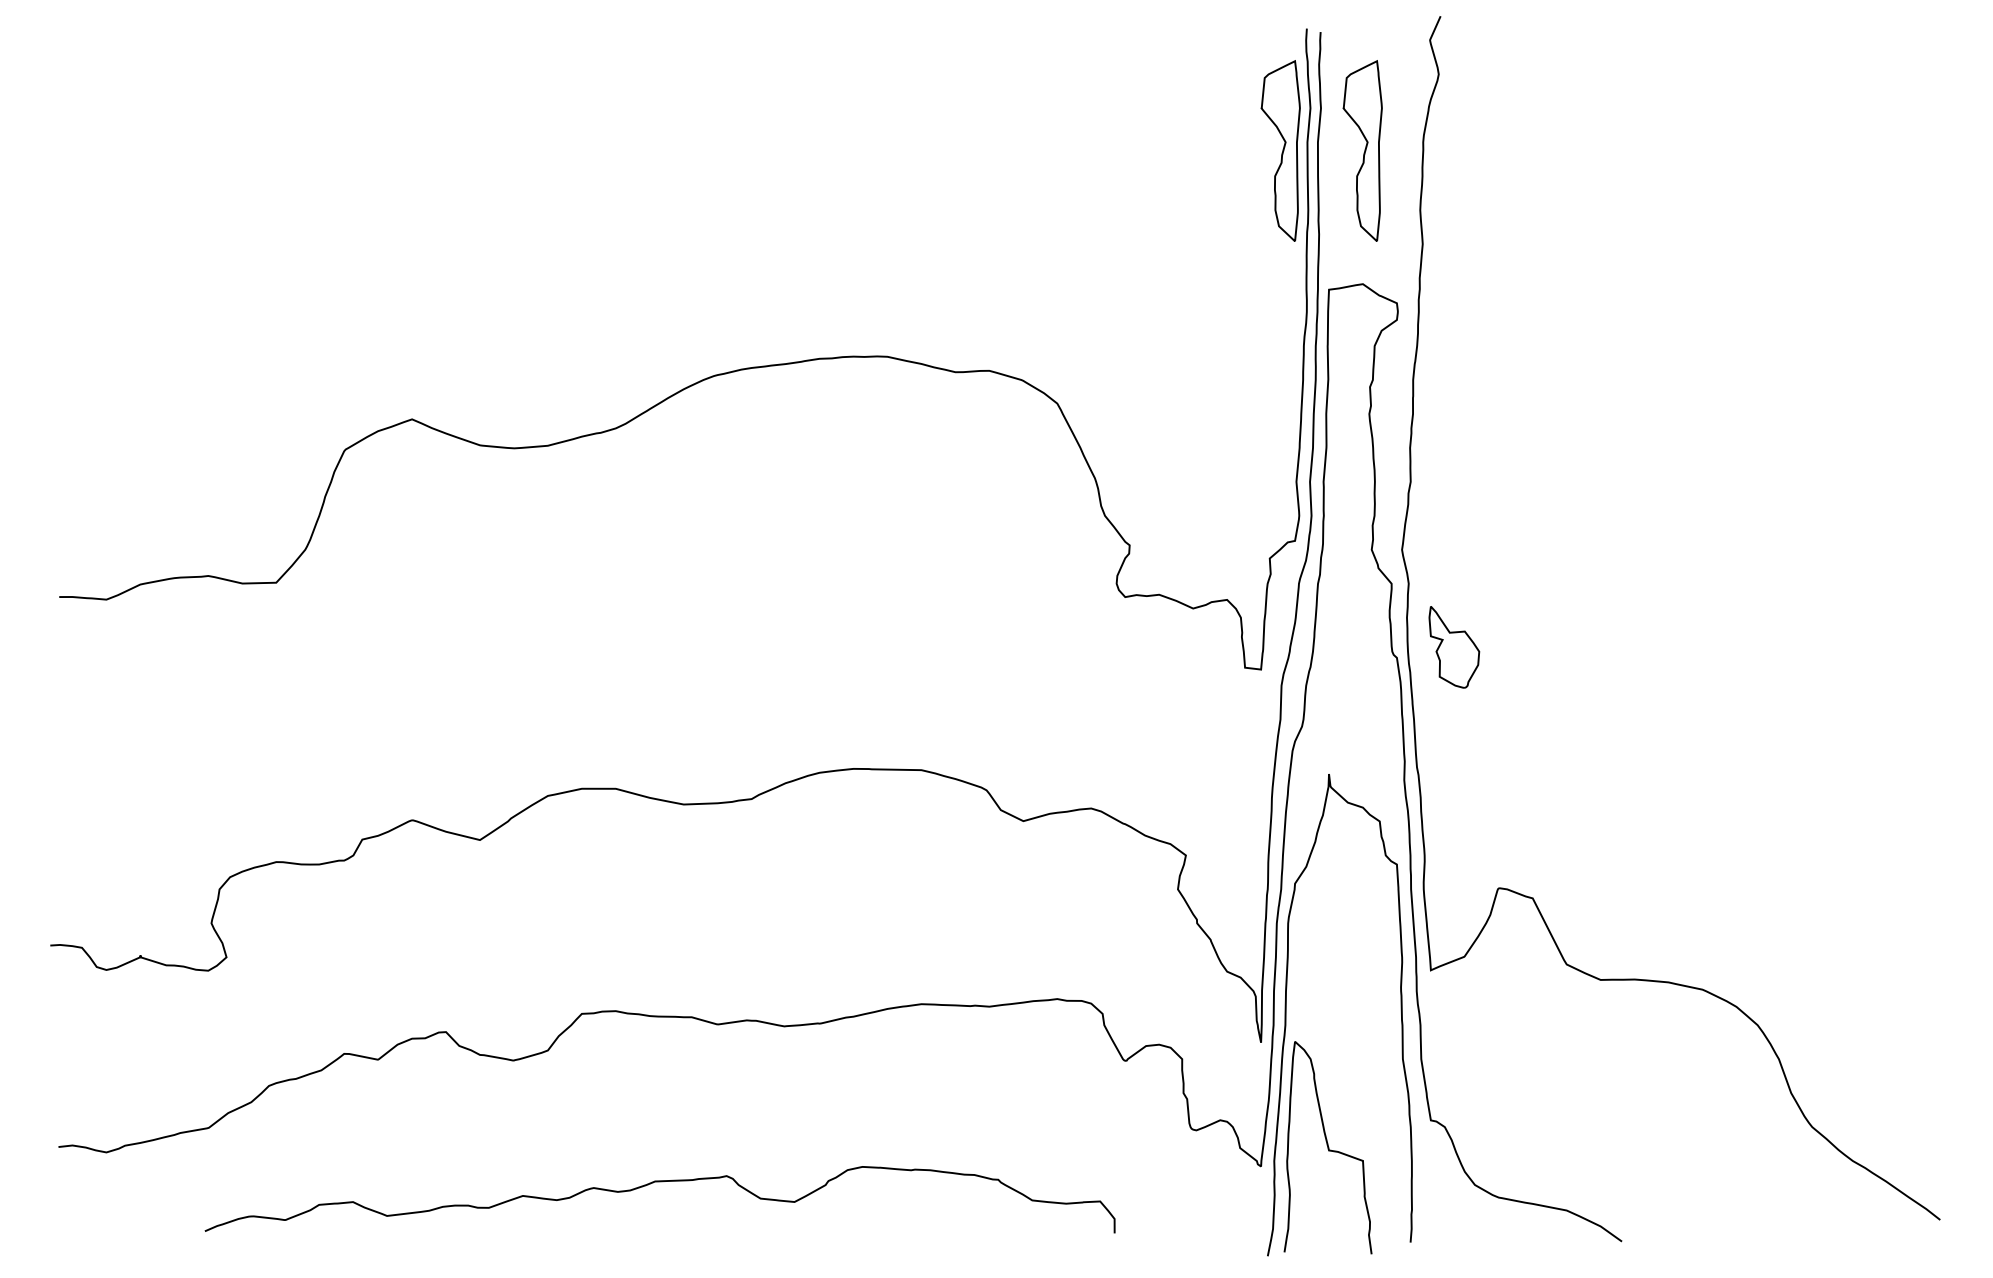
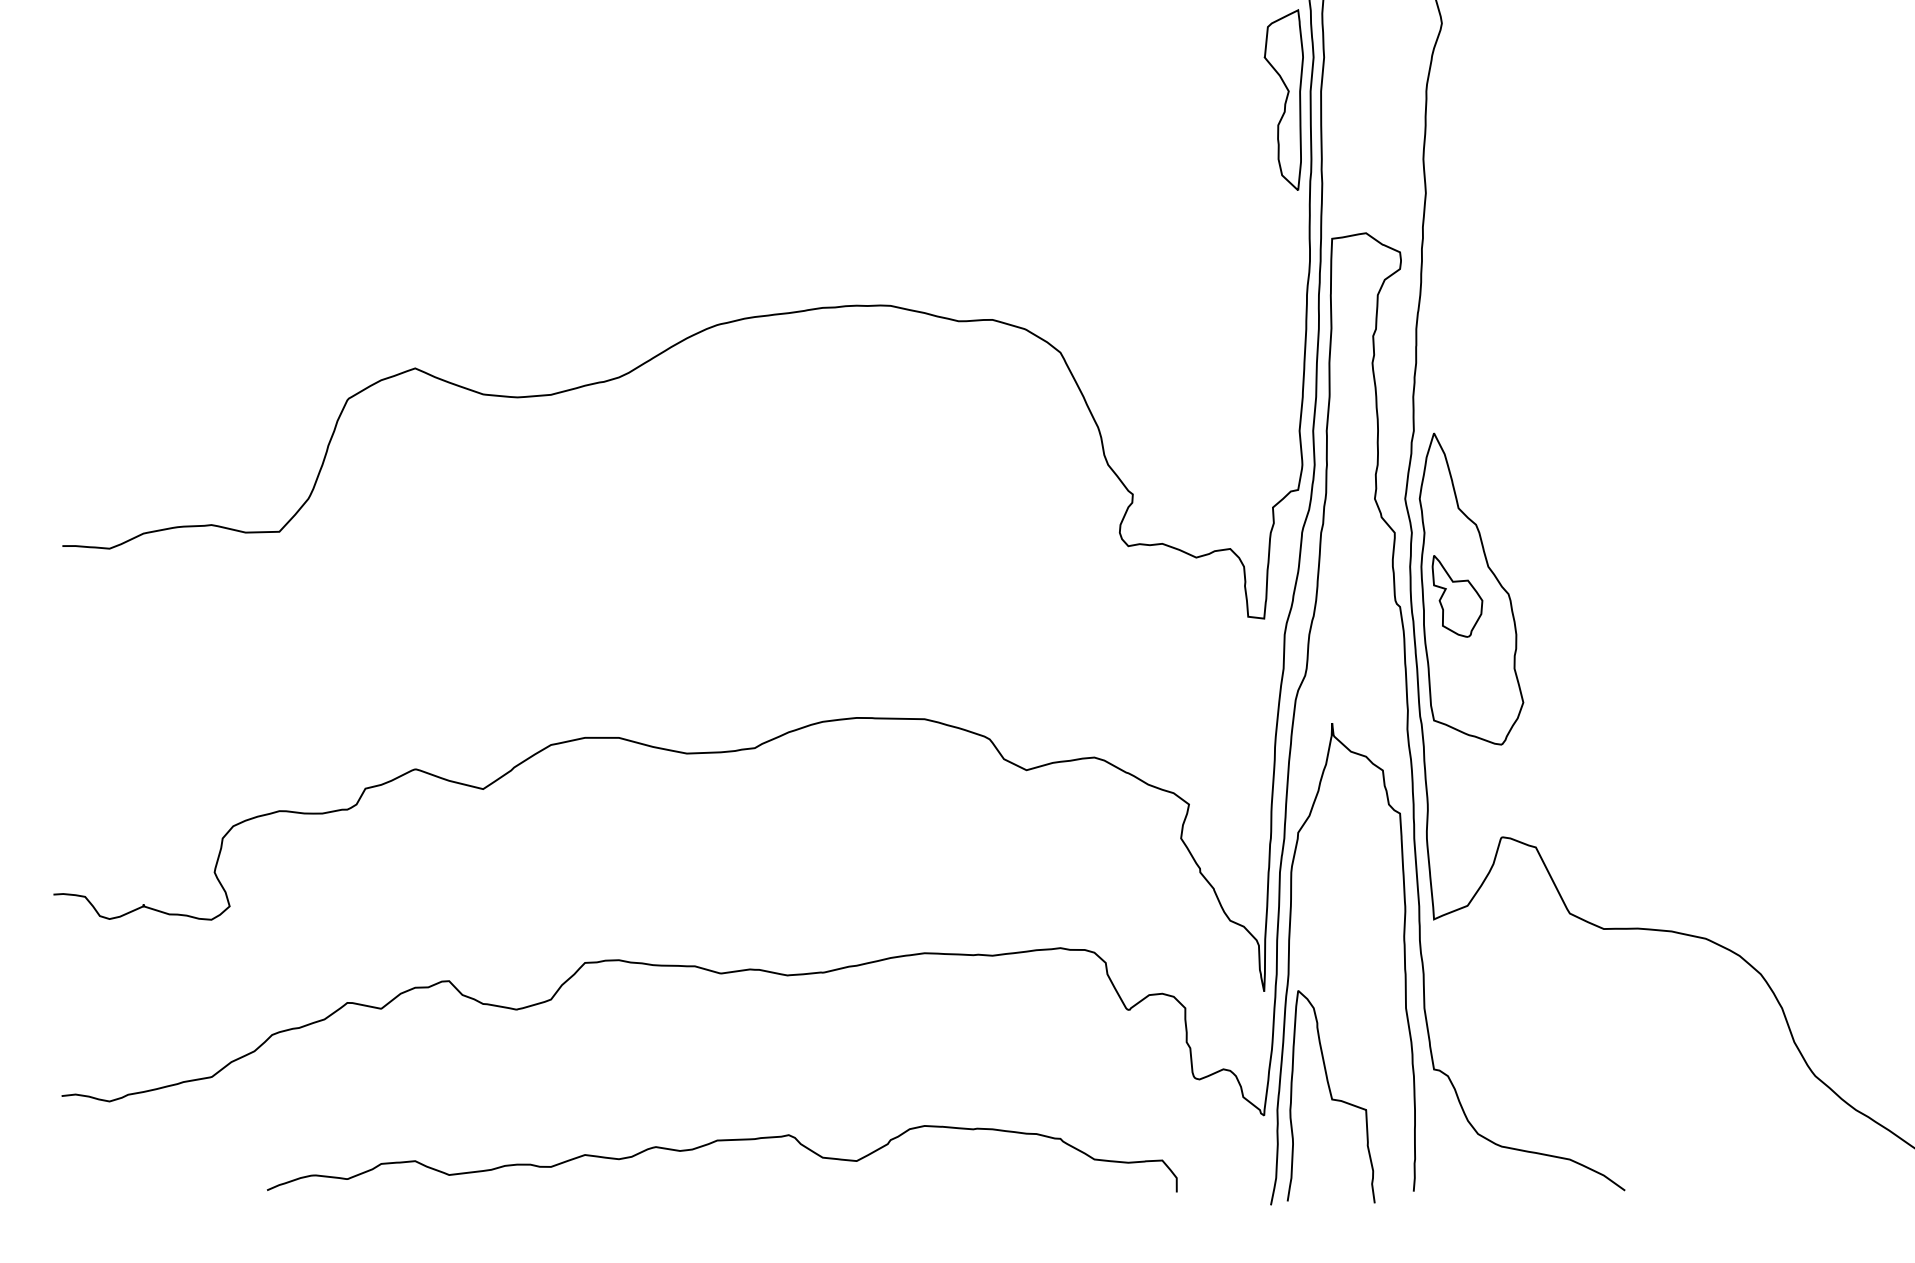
part: (1362, 150) -> (1365, 99), removed
part: (1468, 639) -> (1471, 588), added
curve: (659, 1182) -> (721, 1141), moved

